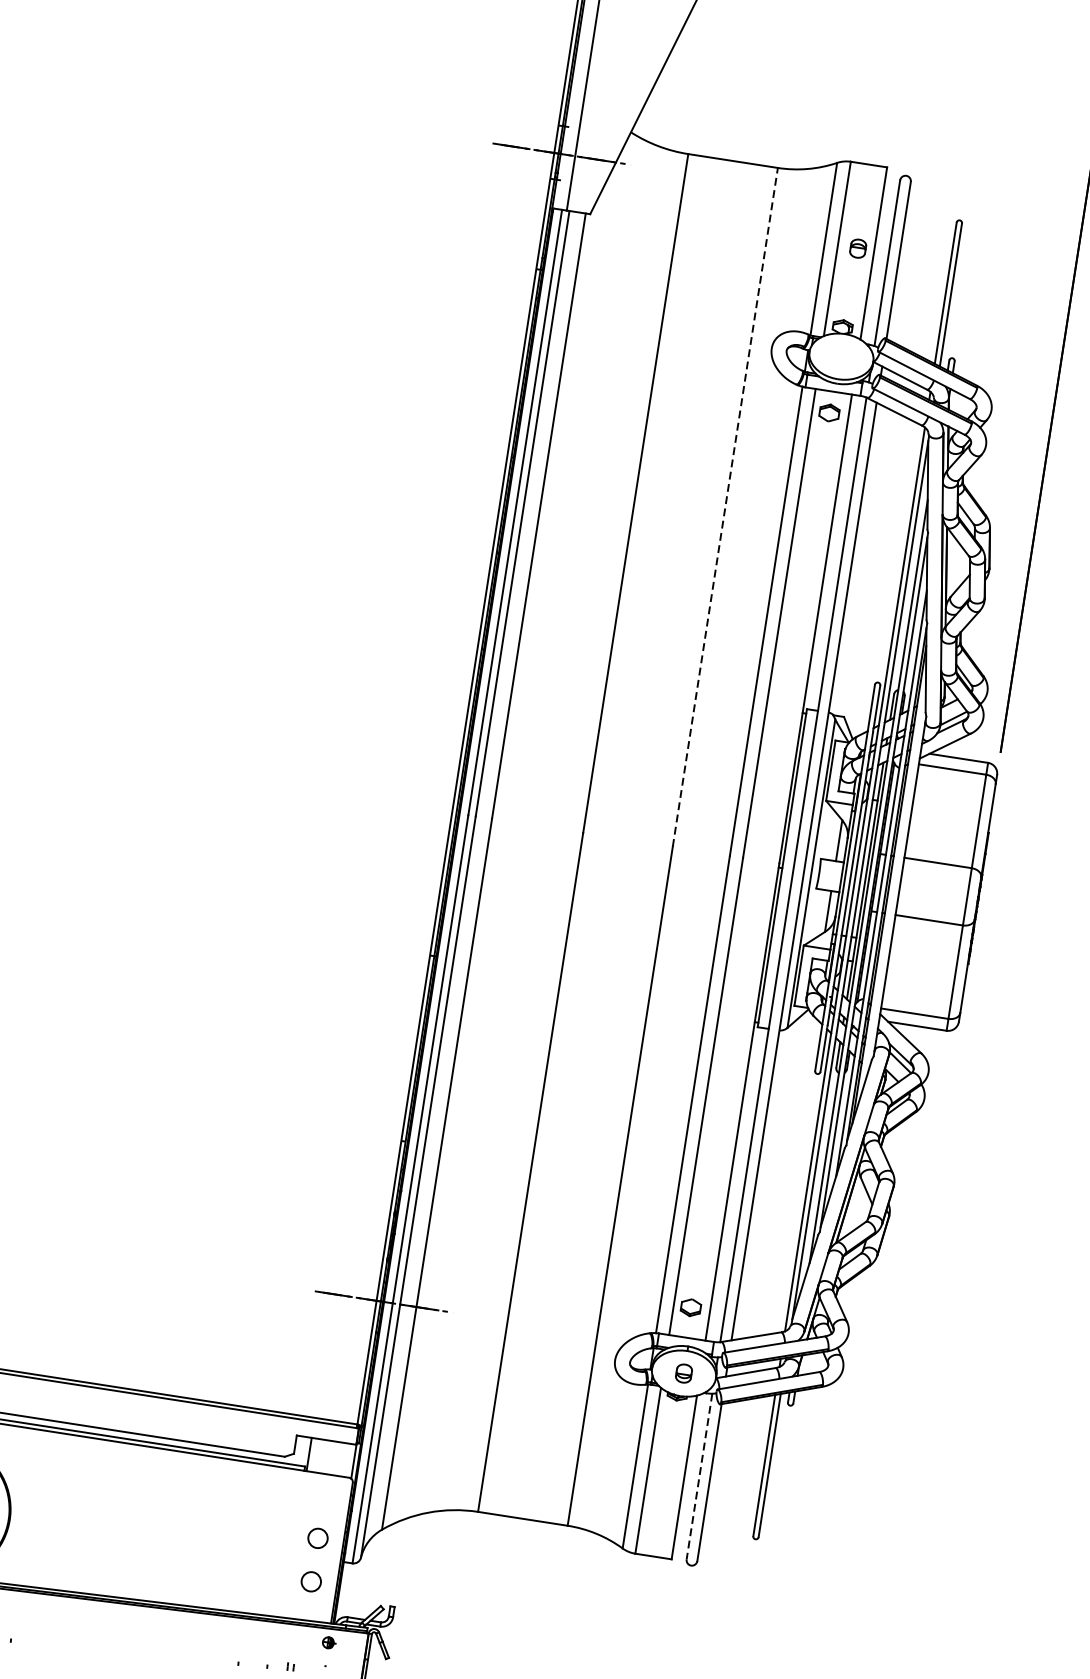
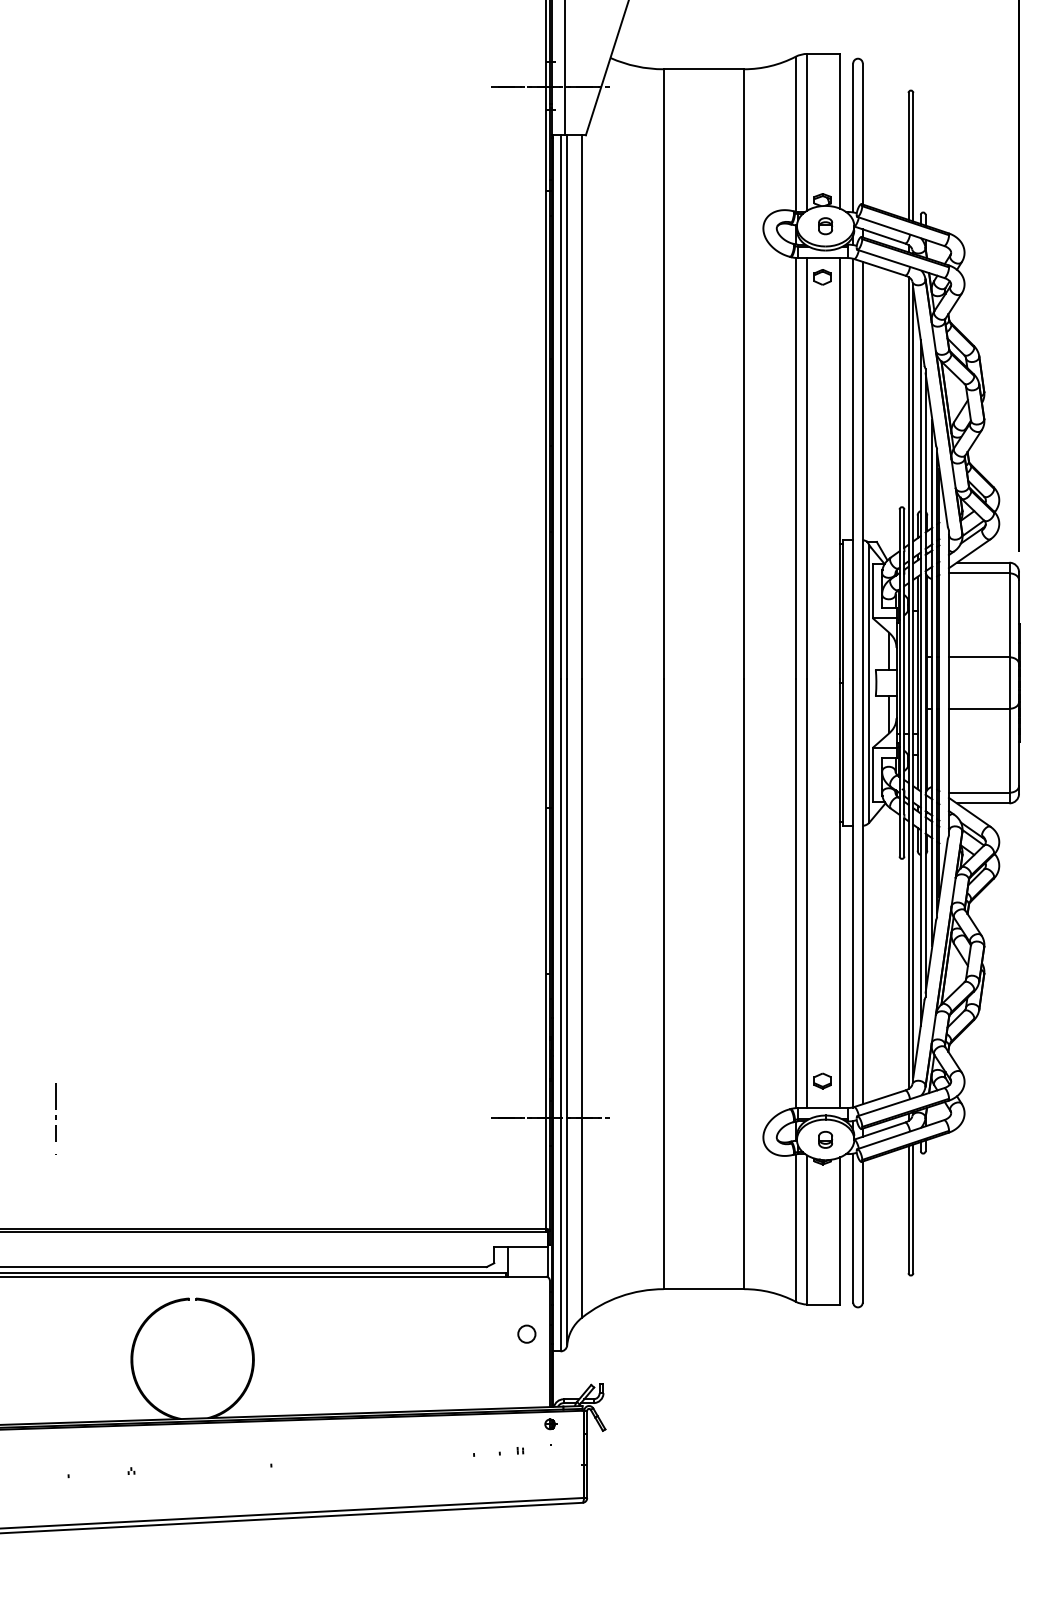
part: (857, 248) -> (825, 226), moved
line: (725, 507) -> (744, 374), dashed -> solid
line: (699, 1477) -> (853, 1228), dashed -> solid
circle: (310, 1580) -> (526, 1372), removed

